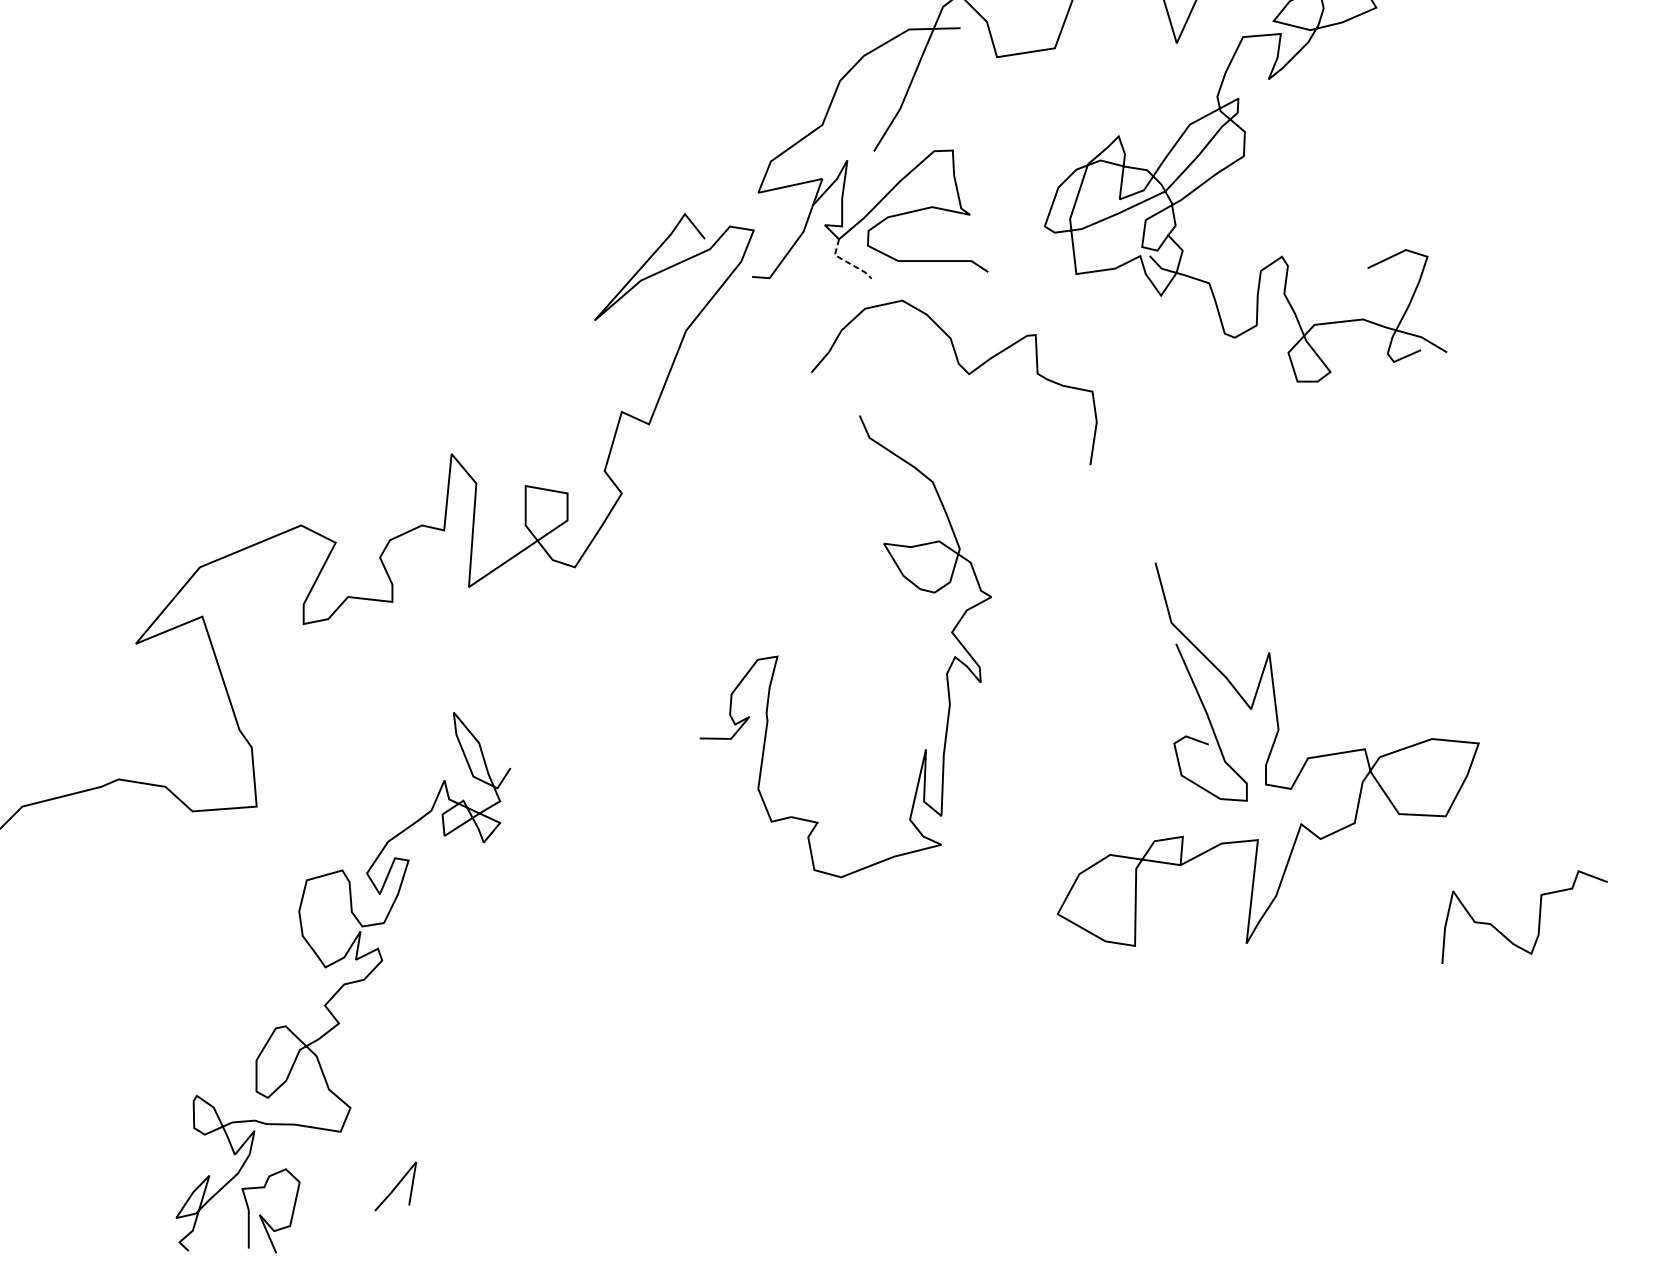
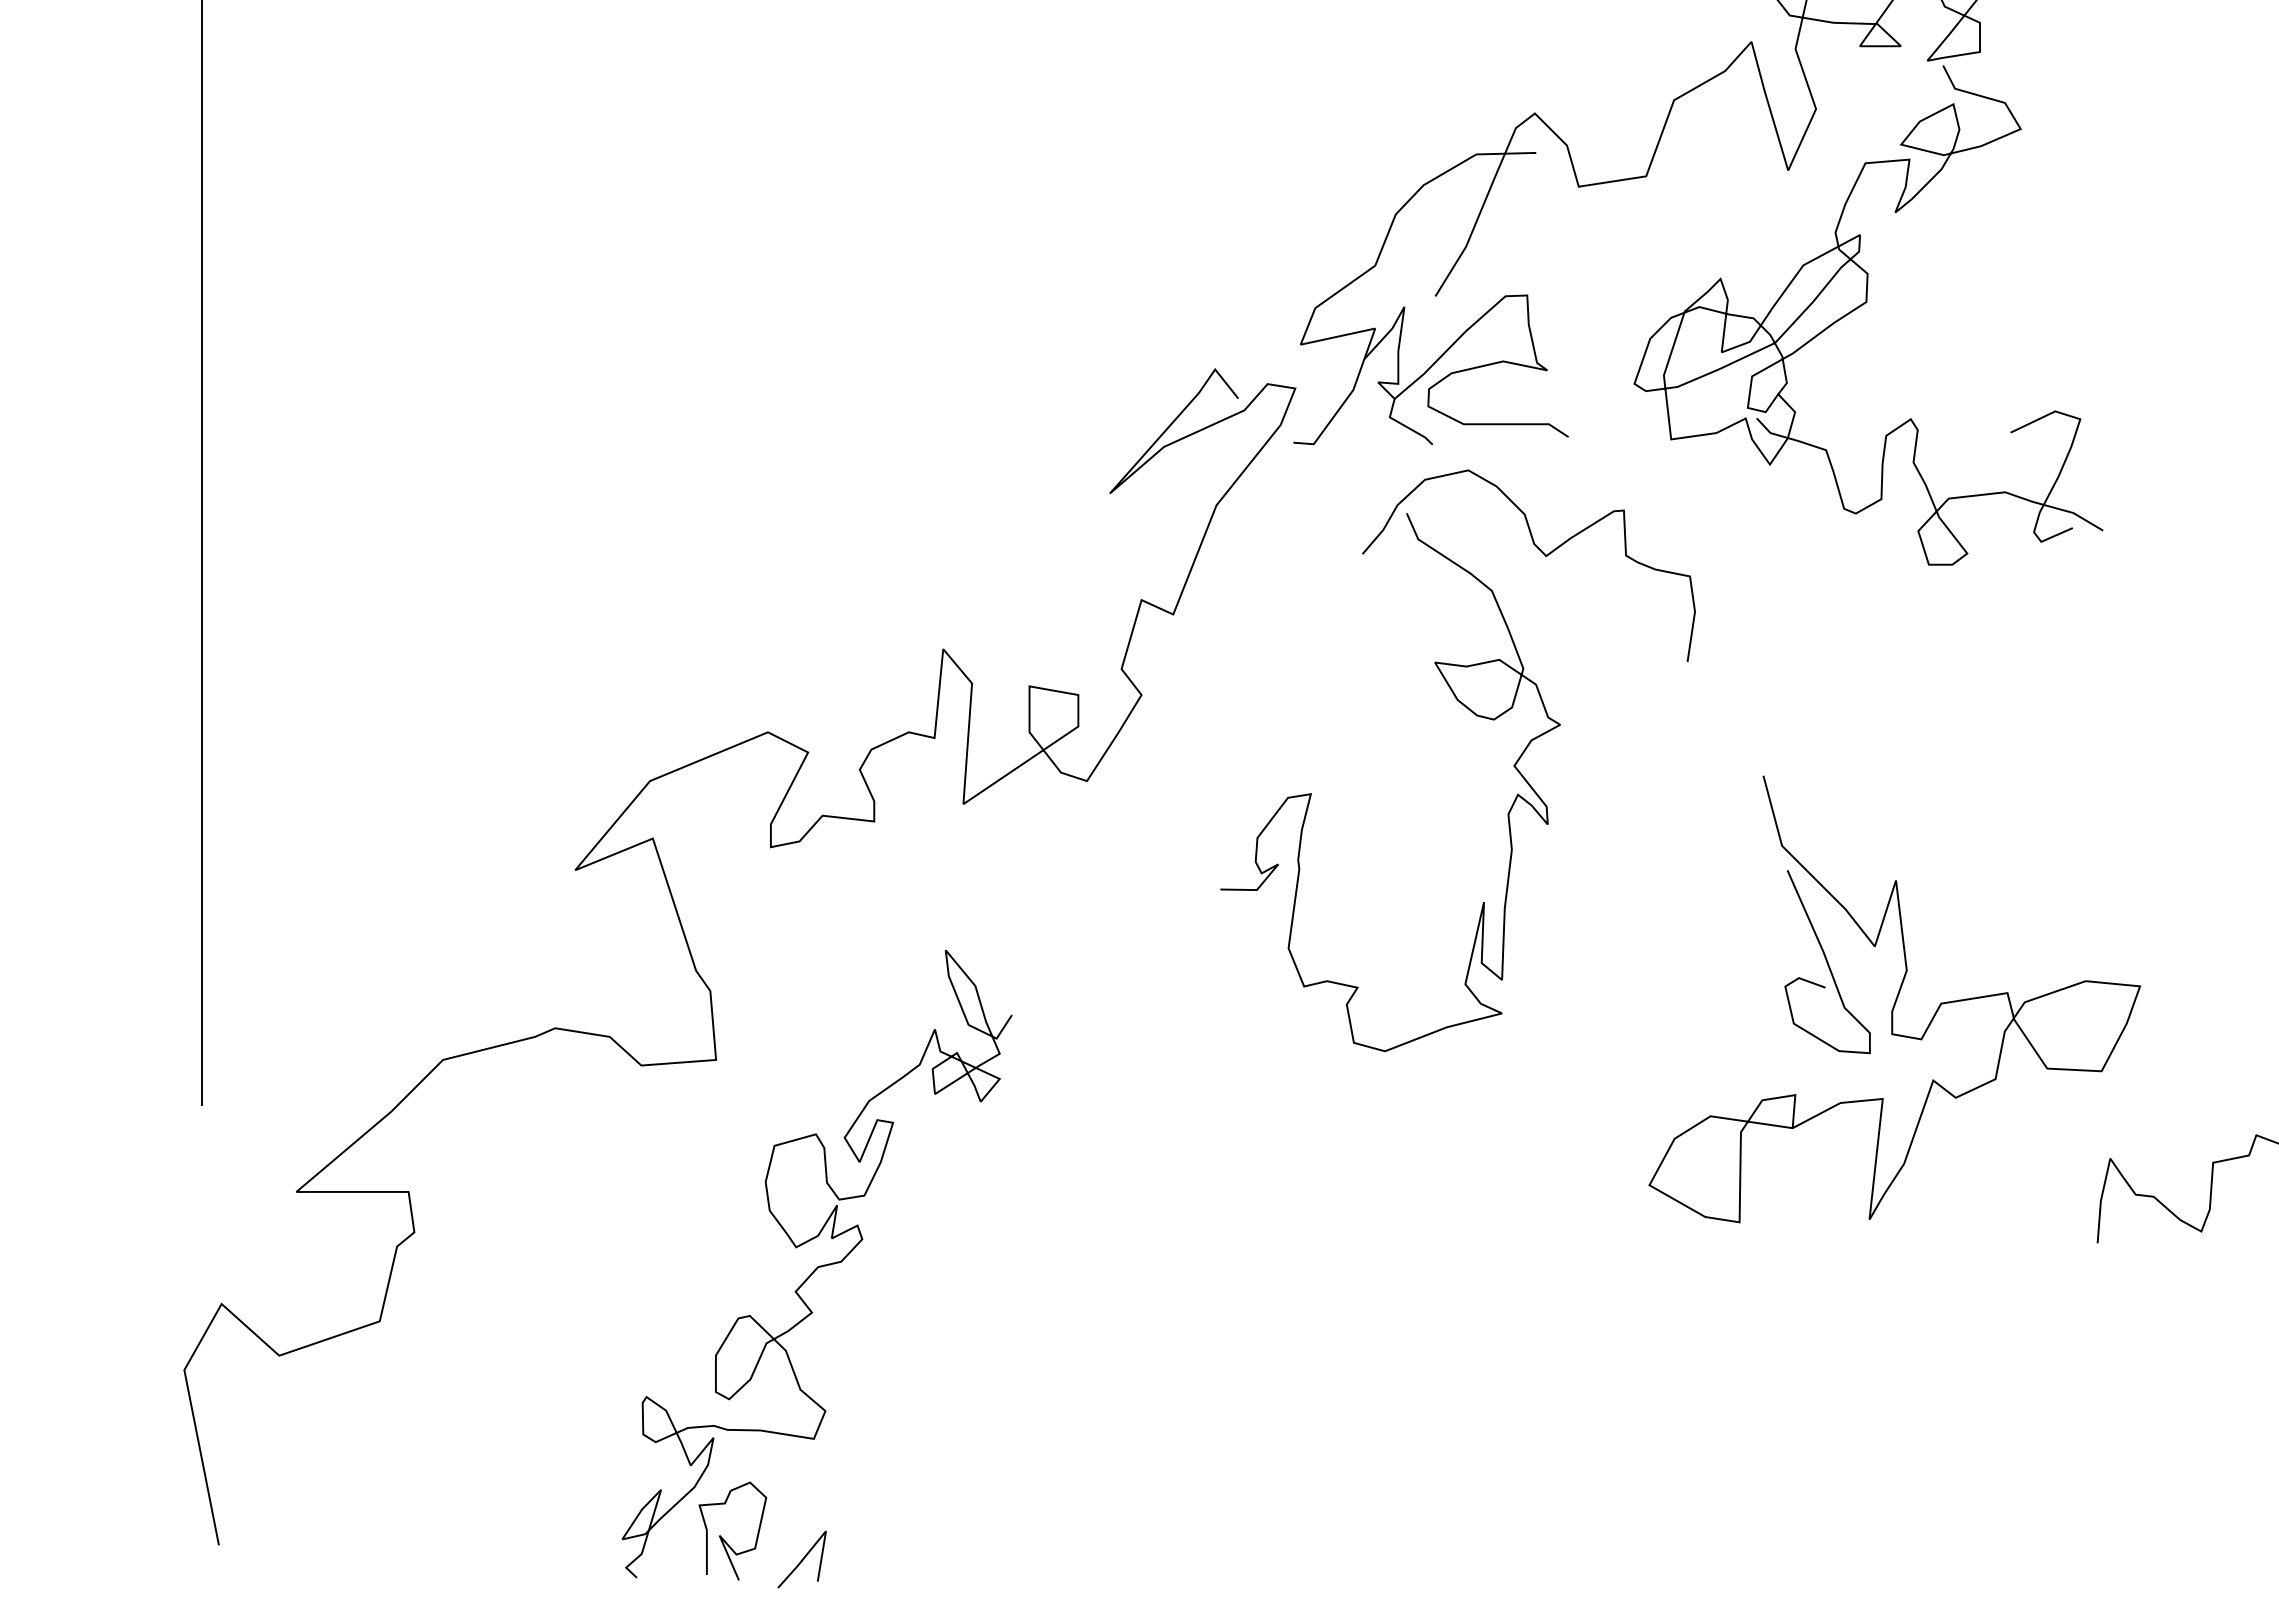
line: (846, 262) -> (1403, 425), dashed -> solid
curve: (777, 656) -> (1311, 793), moved
line: (395, 1186) -> (801, 1559), moved

